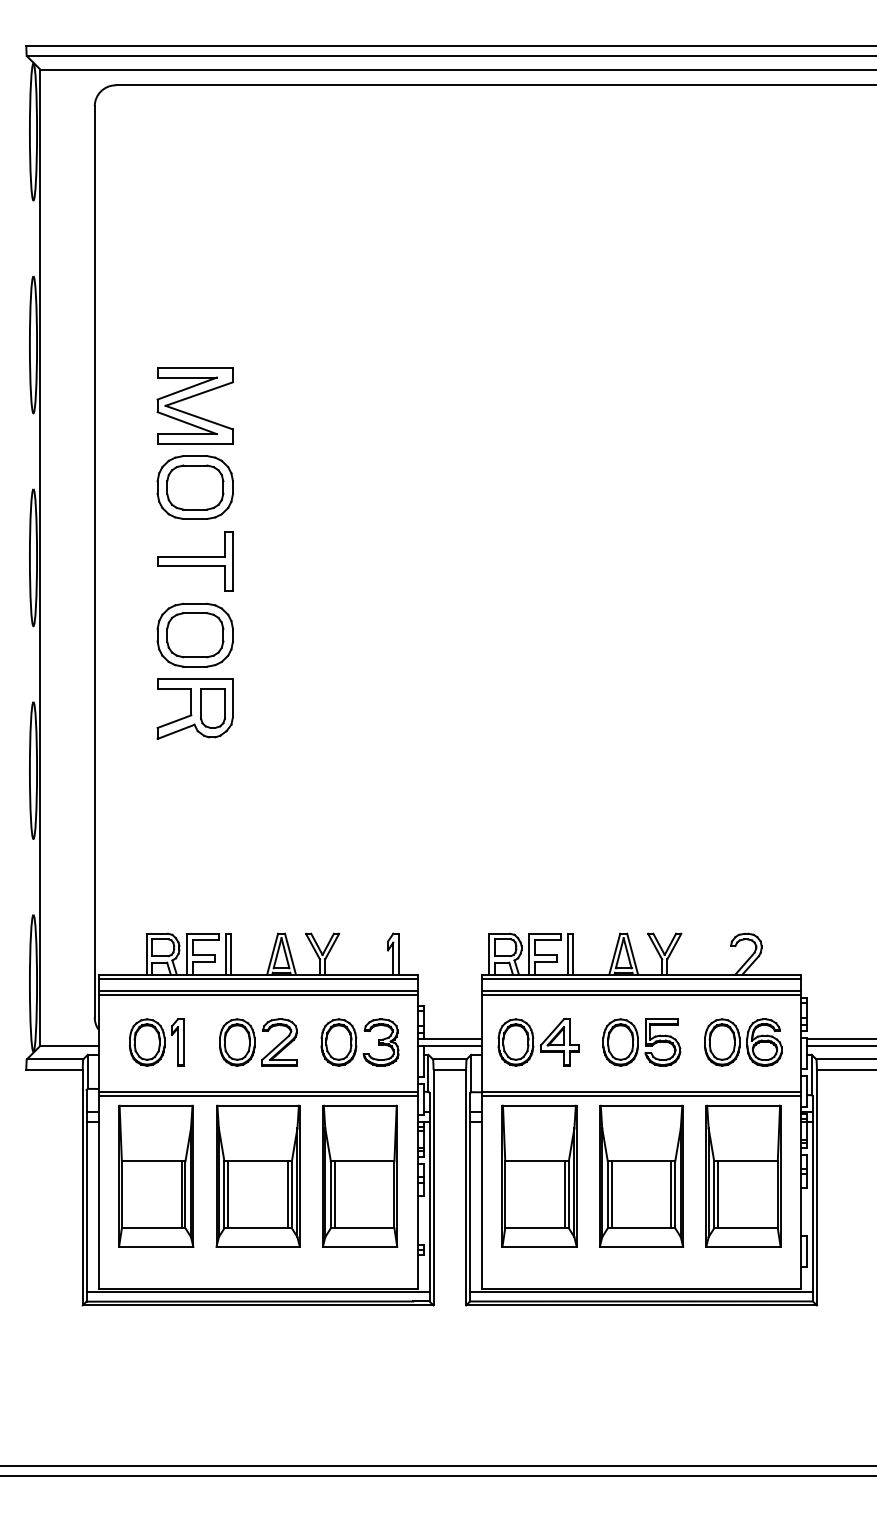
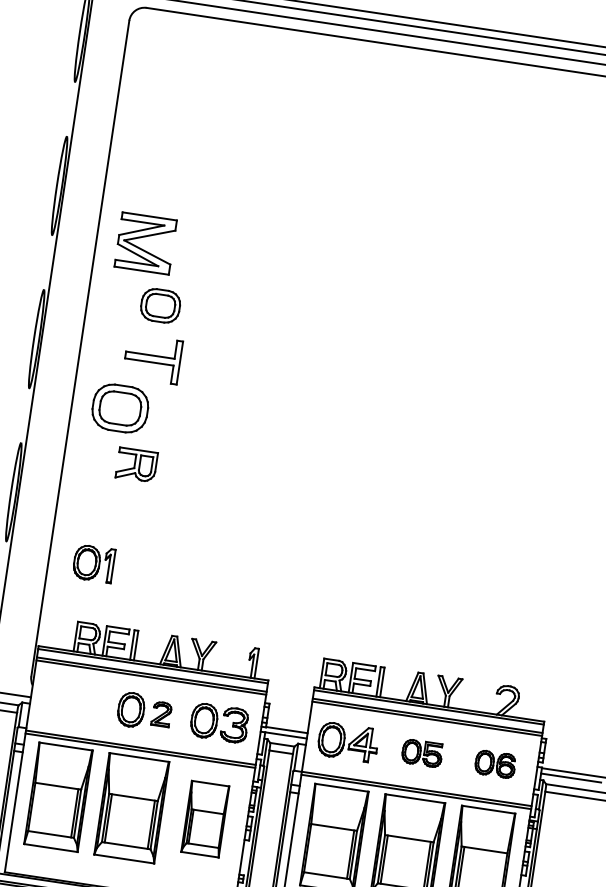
part: (193, 397) -> (145, 237), moved
part: (194, 487) -> (160, 305), size x0.7
part: (194, 634) -> (119, 407), moved
part: (194, 708) -> (136, 464), size x0.7
part: (156, 1042) -> (93, 563), moved
part: (279, 1042) -> (161, 714), size x0.7
part: (641, 1042) -> (422, 753), size x0.7
part: (743, 1042) -> (495, 764), size x0.7
part: (360, 1175) -> (205, 818), size x0.7

